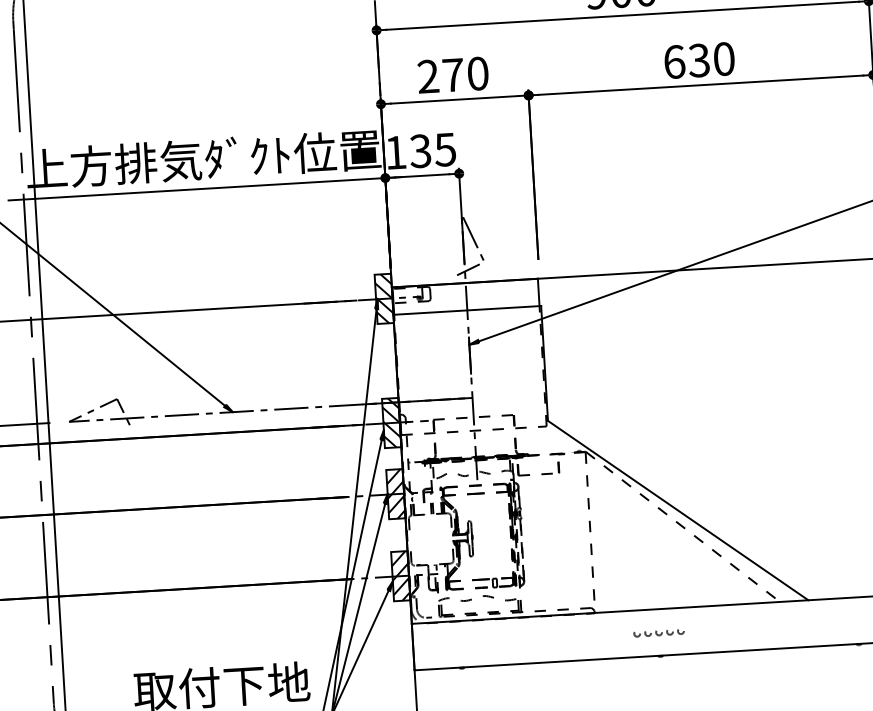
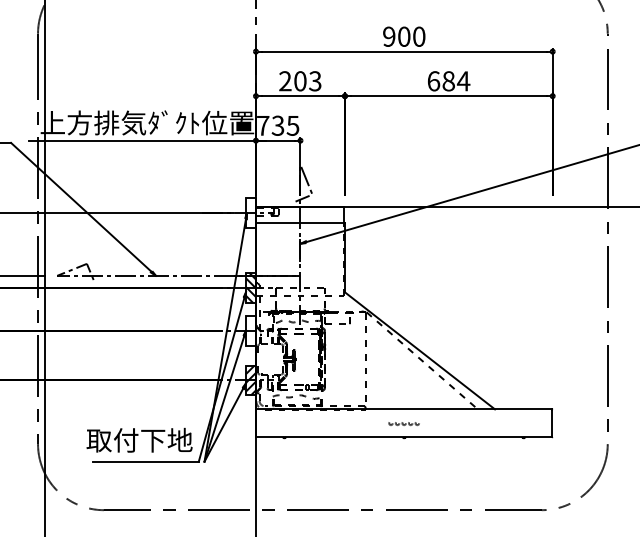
text: (712, 60) -> (456, 81), 630 -> 684
text: (465, 74) -> (307, 81), 270 -> 203
text: (396, 152) -> (263, 125), 135 -> 735
hatch: (383, 299) -> (250, 213), removed
hatch: (395, 493) -> (250, 330), removed

